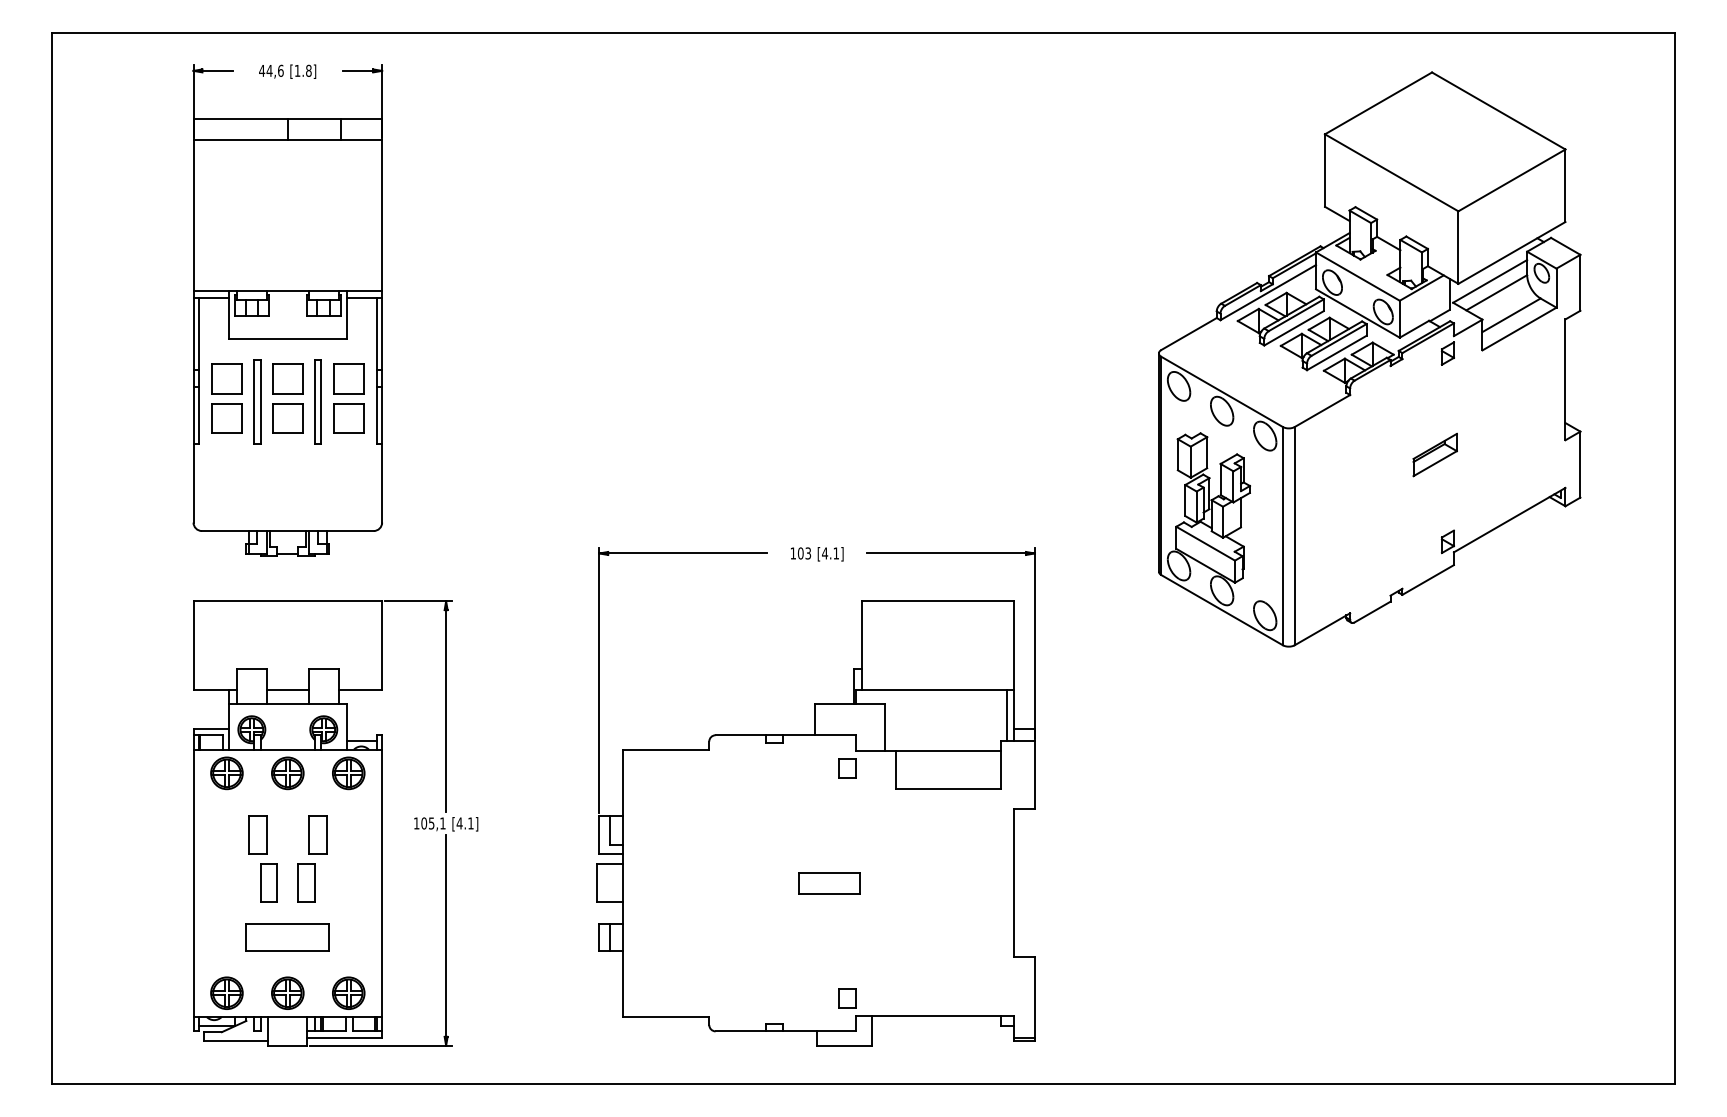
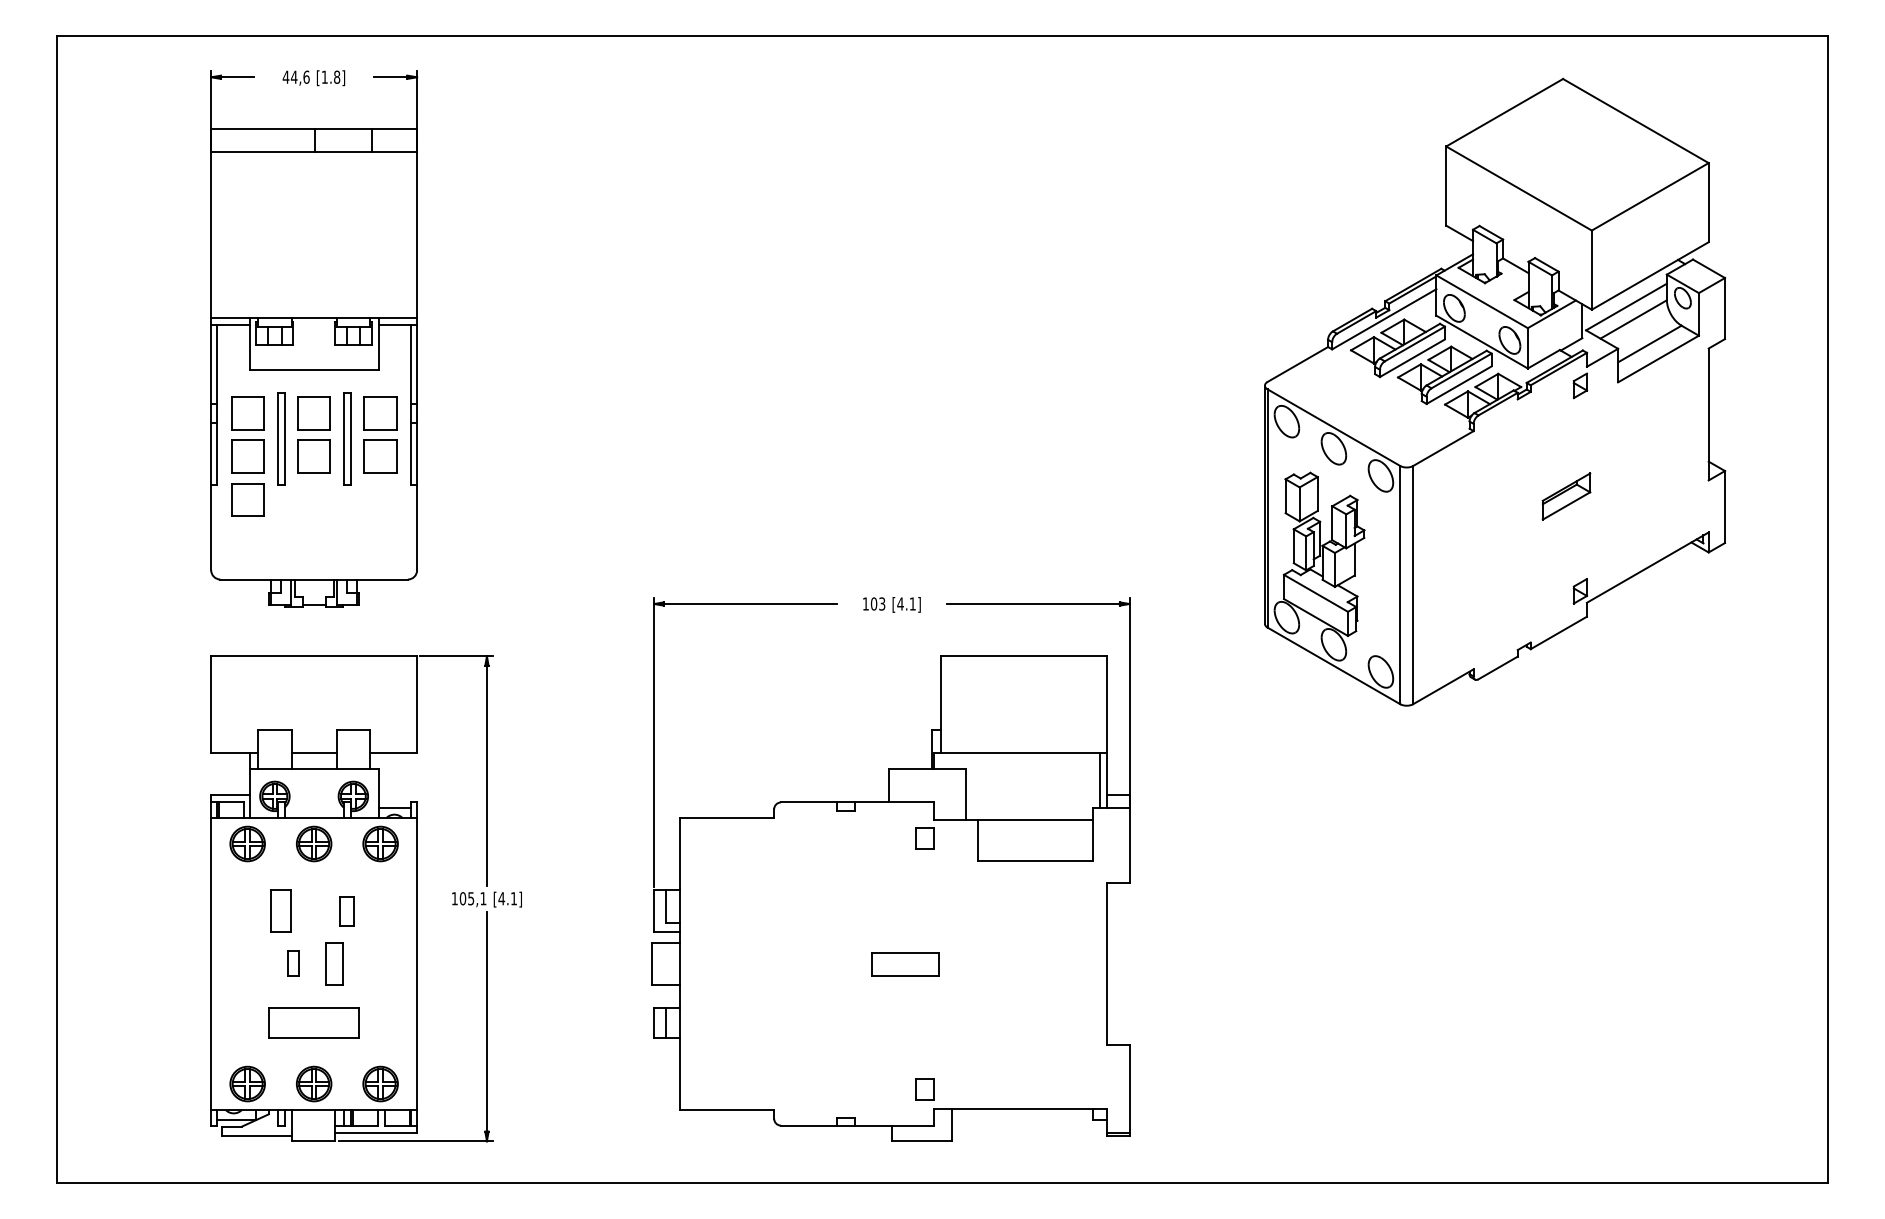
part: (226, 457) -> (247, 499), added
part: (317, 834) -> (346, 910), size x0.7
part: (268, 882) -> (293, 963), size x0.6

